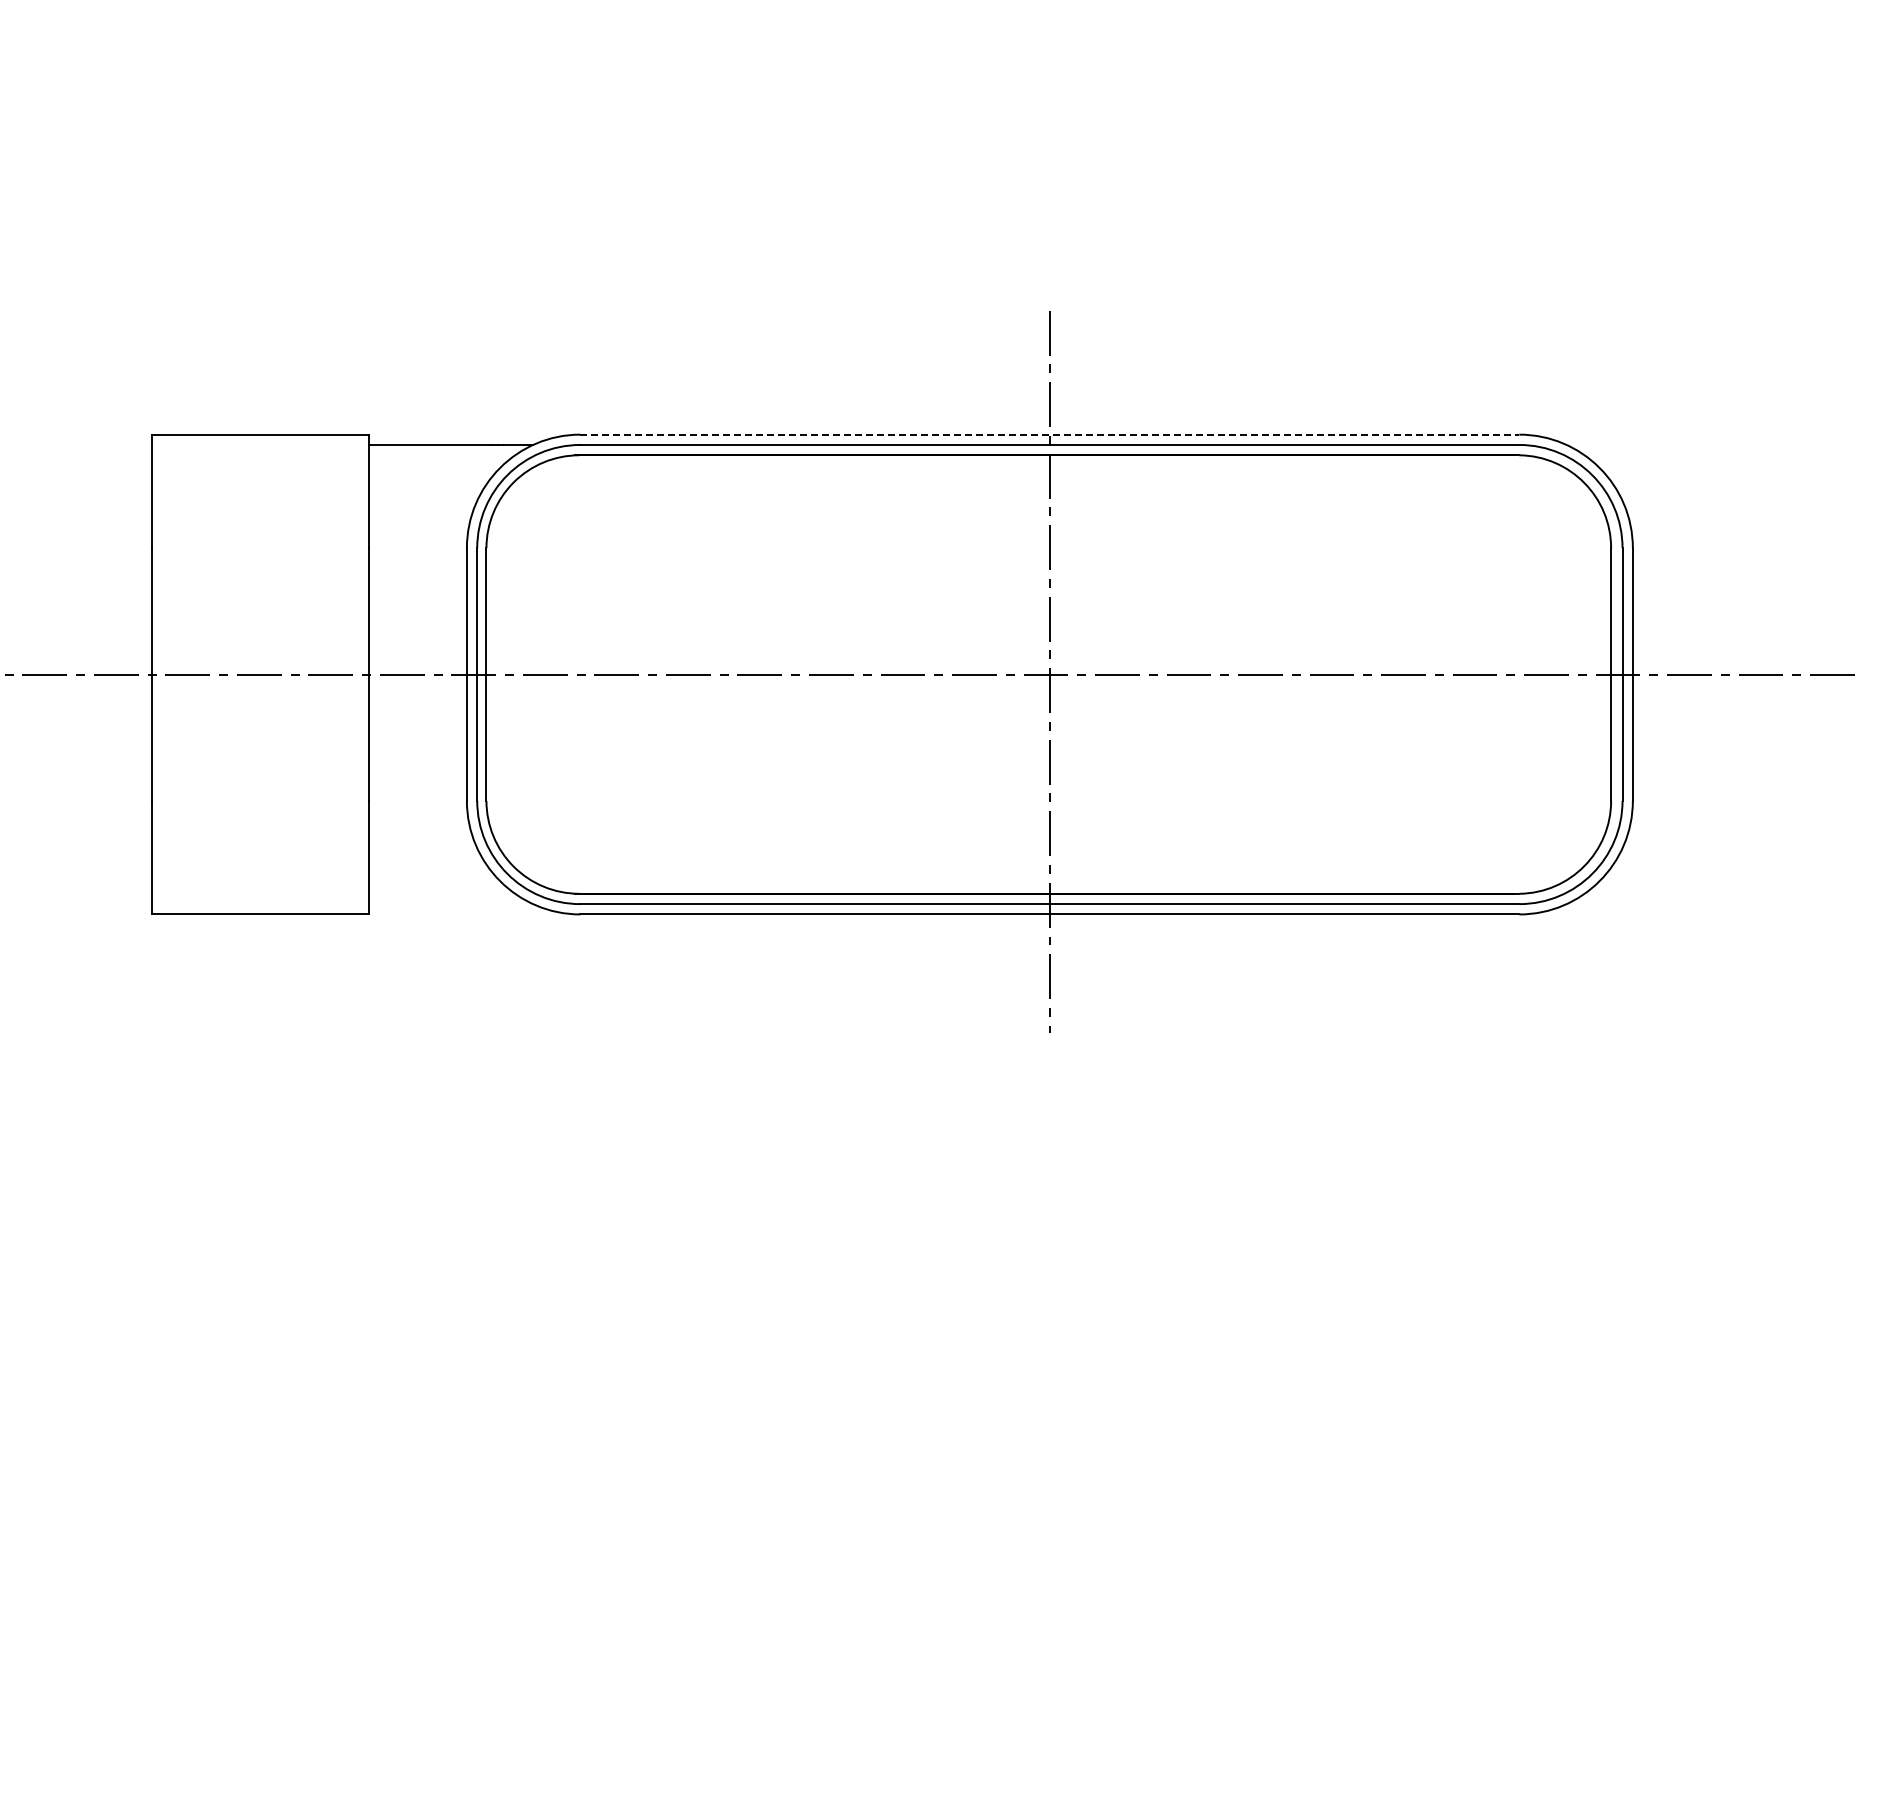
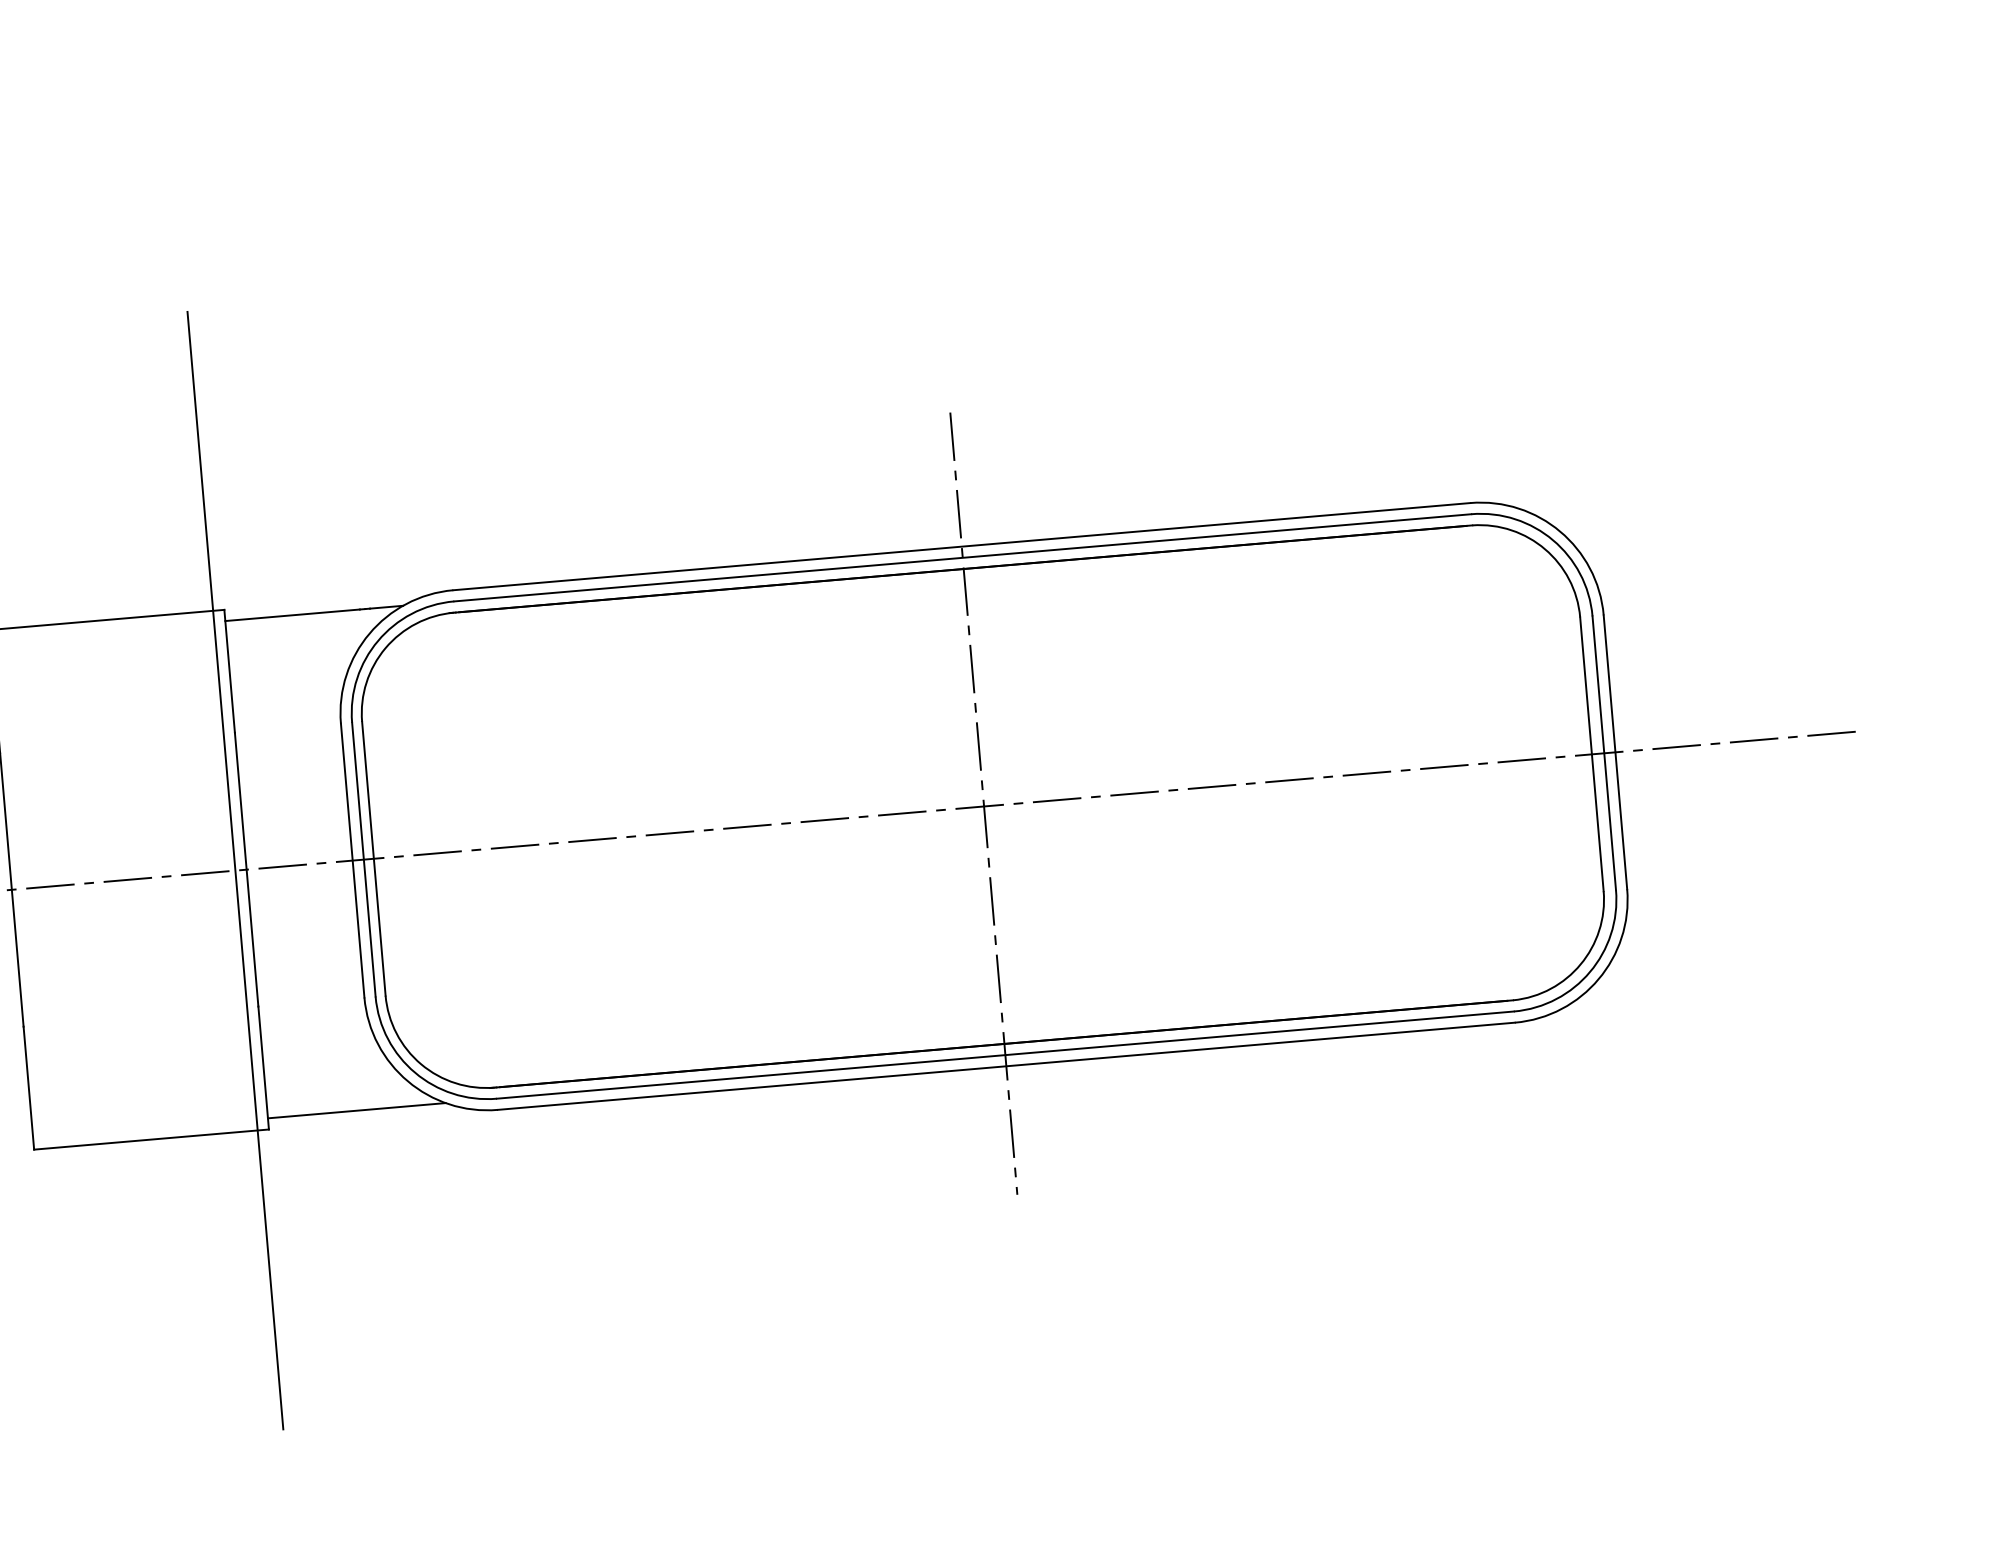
line: (1050, 434) -> (962, 546), dashed -> solid
line: (358, 674) -> (235, 870), added
line: (450, 904) -> (356, 1111), added

